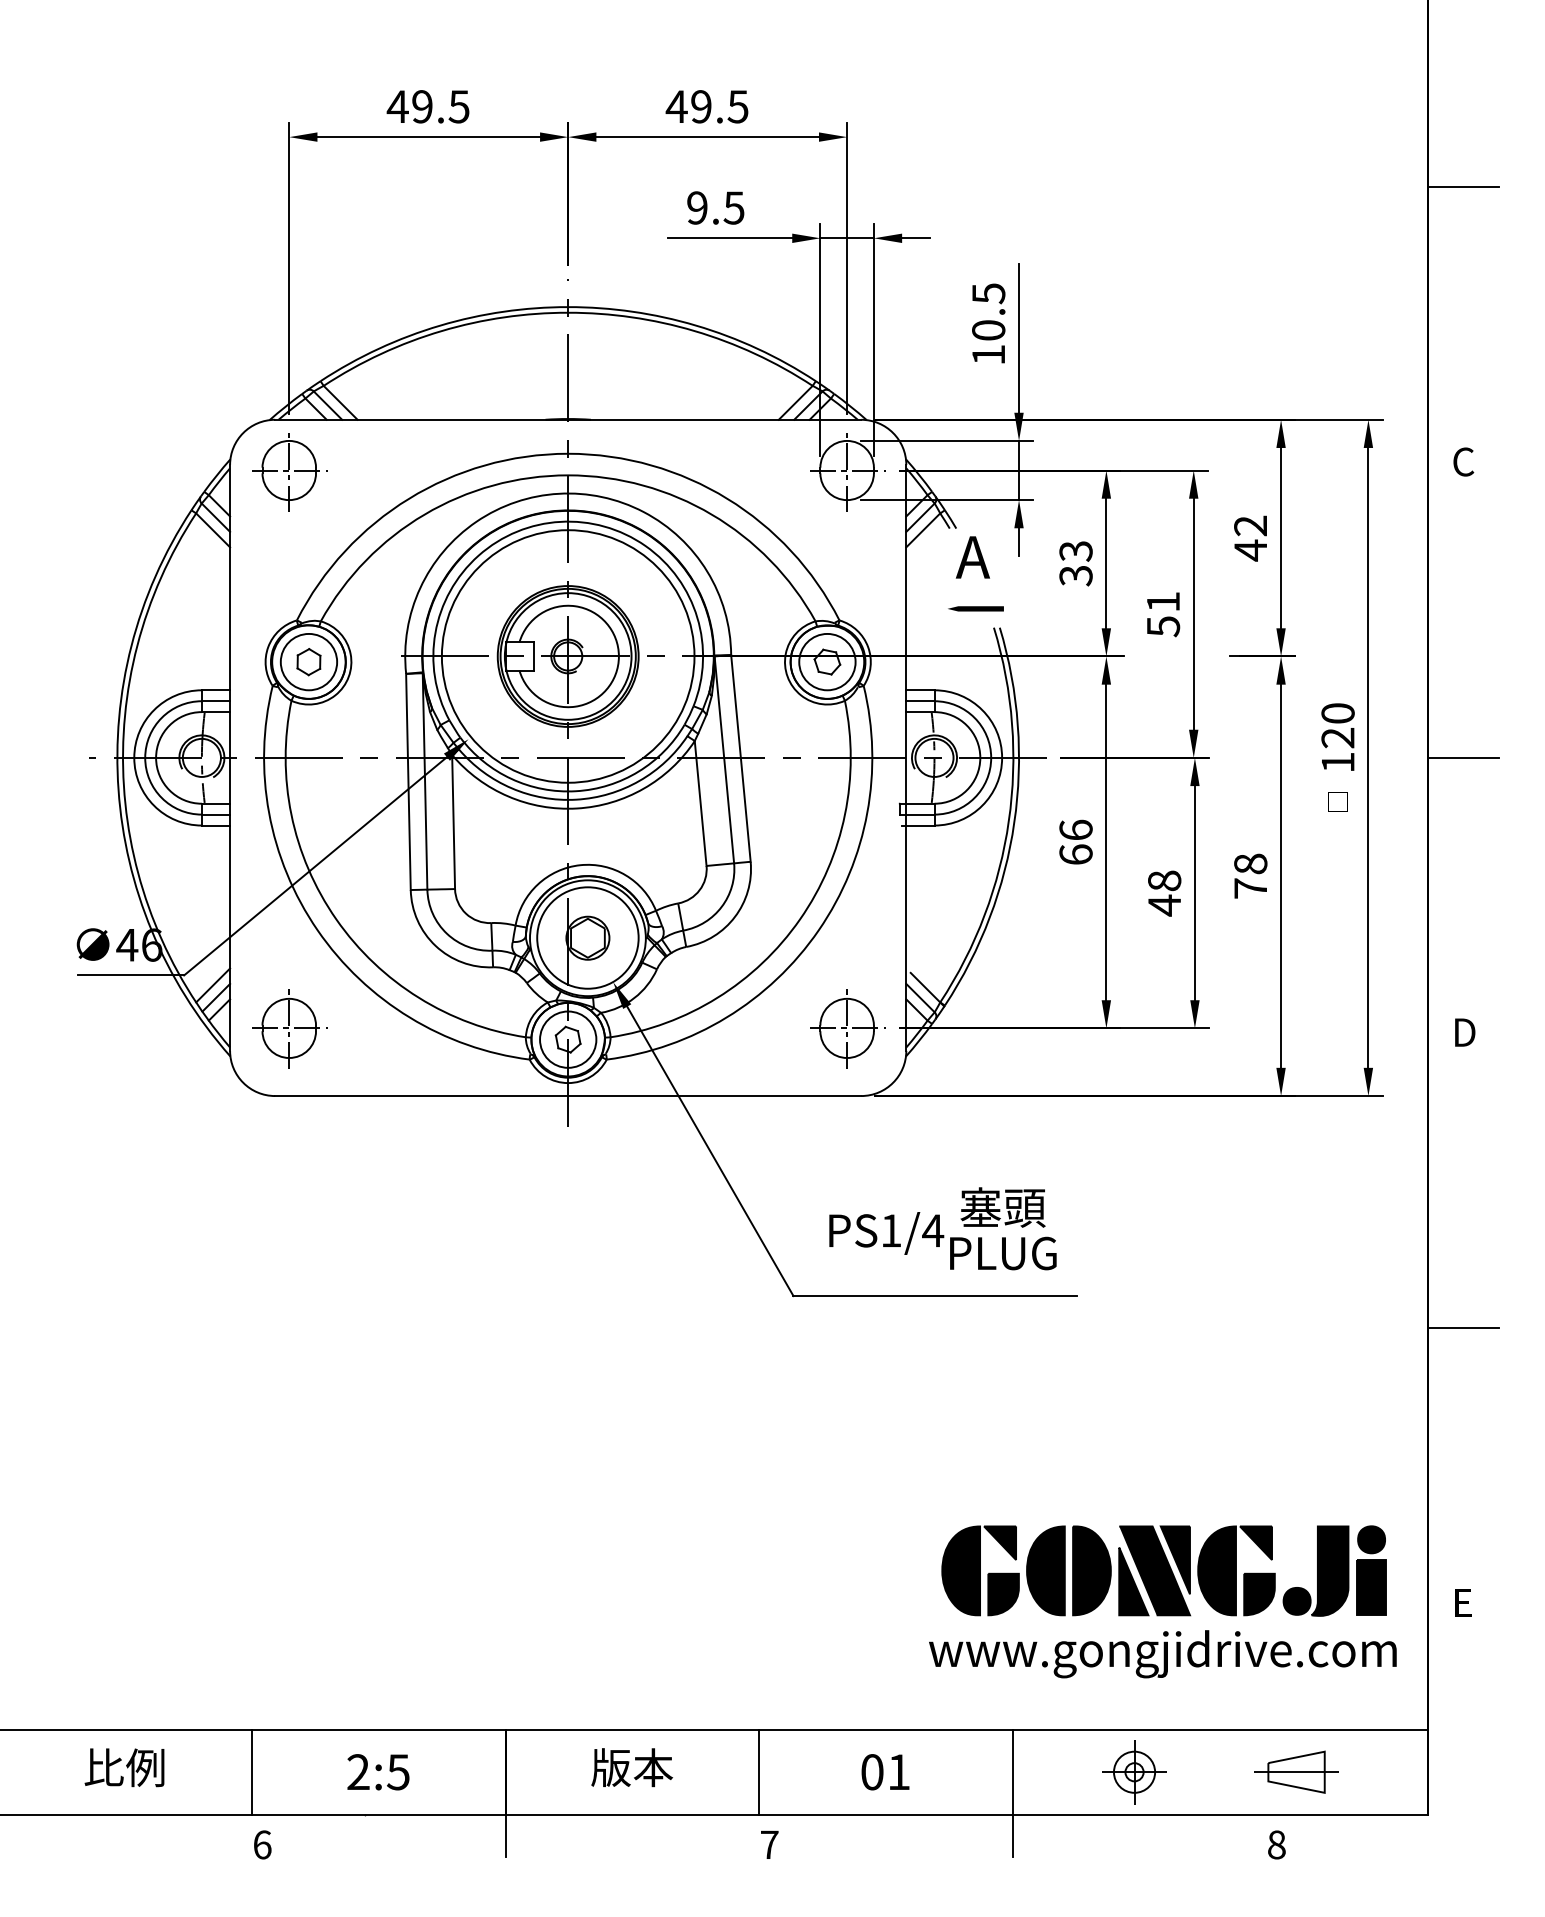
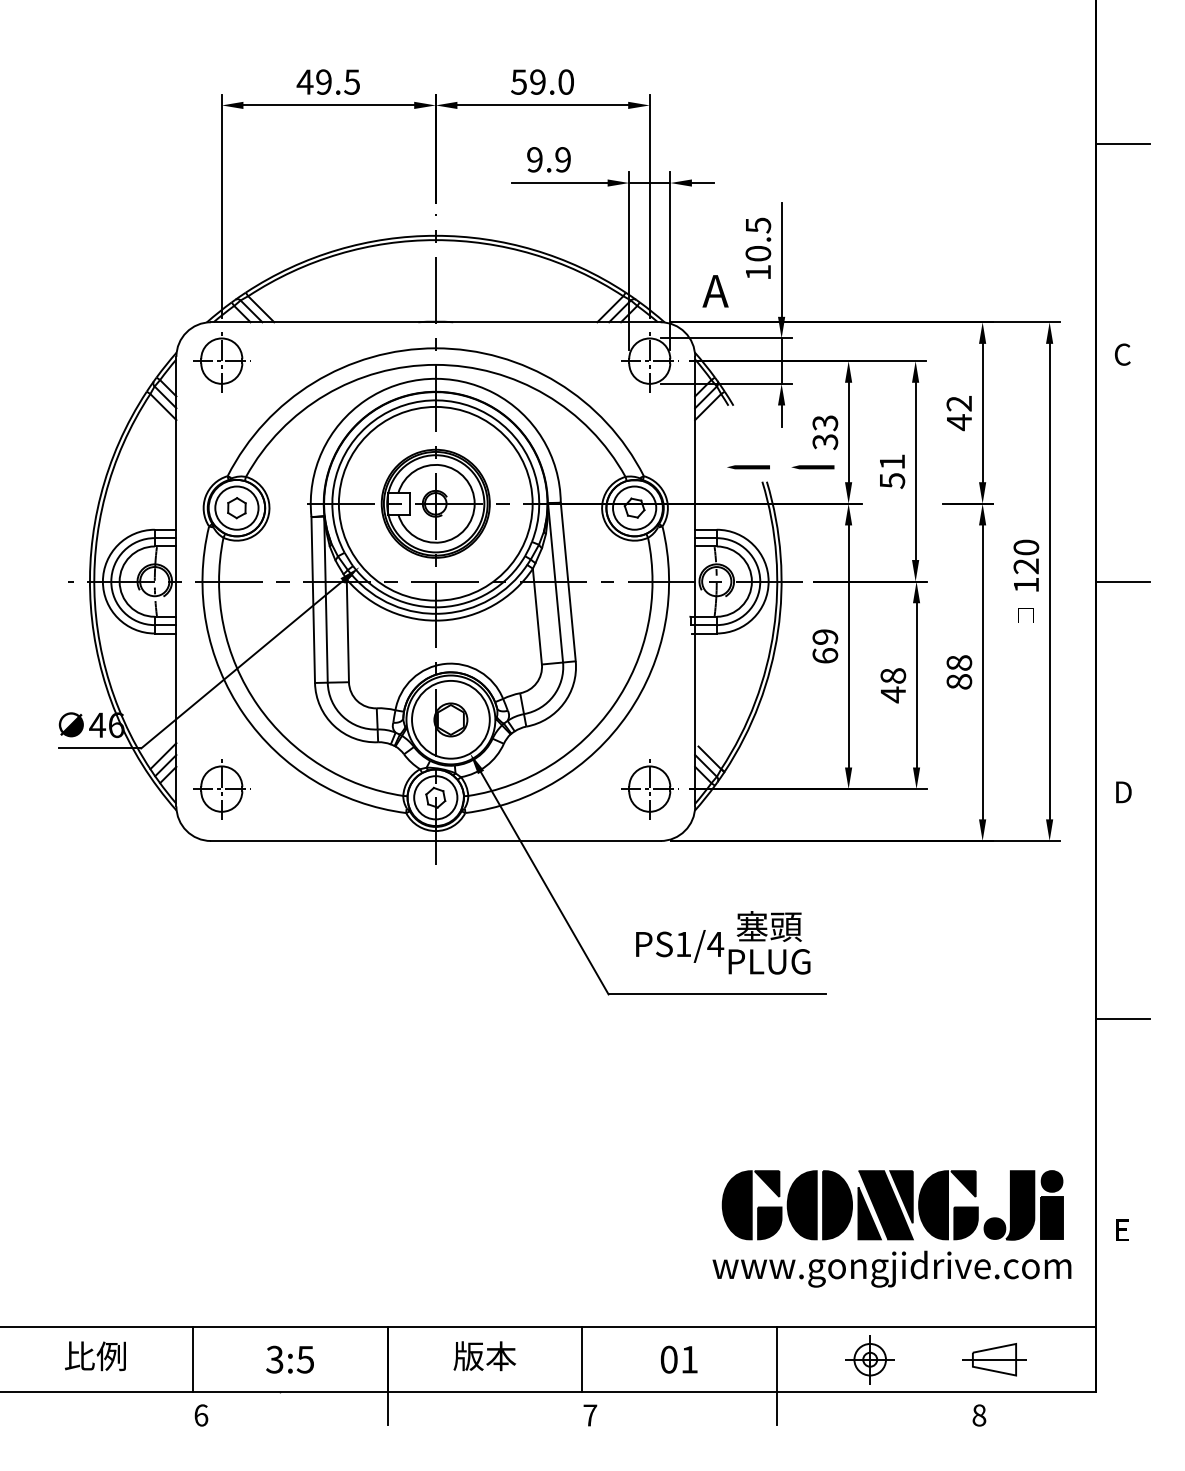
text: (706, 106) -> (541, 81), 49.5 -> 59.0
text: (733, 207) -> (562, 159), 9.5 -> 9.9
text: (972, 557) -> (715, 291), moved
line: (1059, 608) -> (812, 467), added
text: (1075, 829) -> (824, 636), 66 -> 69
text: (1250, 888) -> (959, 681), 78 -> 88
text: (358, 1772) -> (274, 1359), 2:5 -> 3:5

